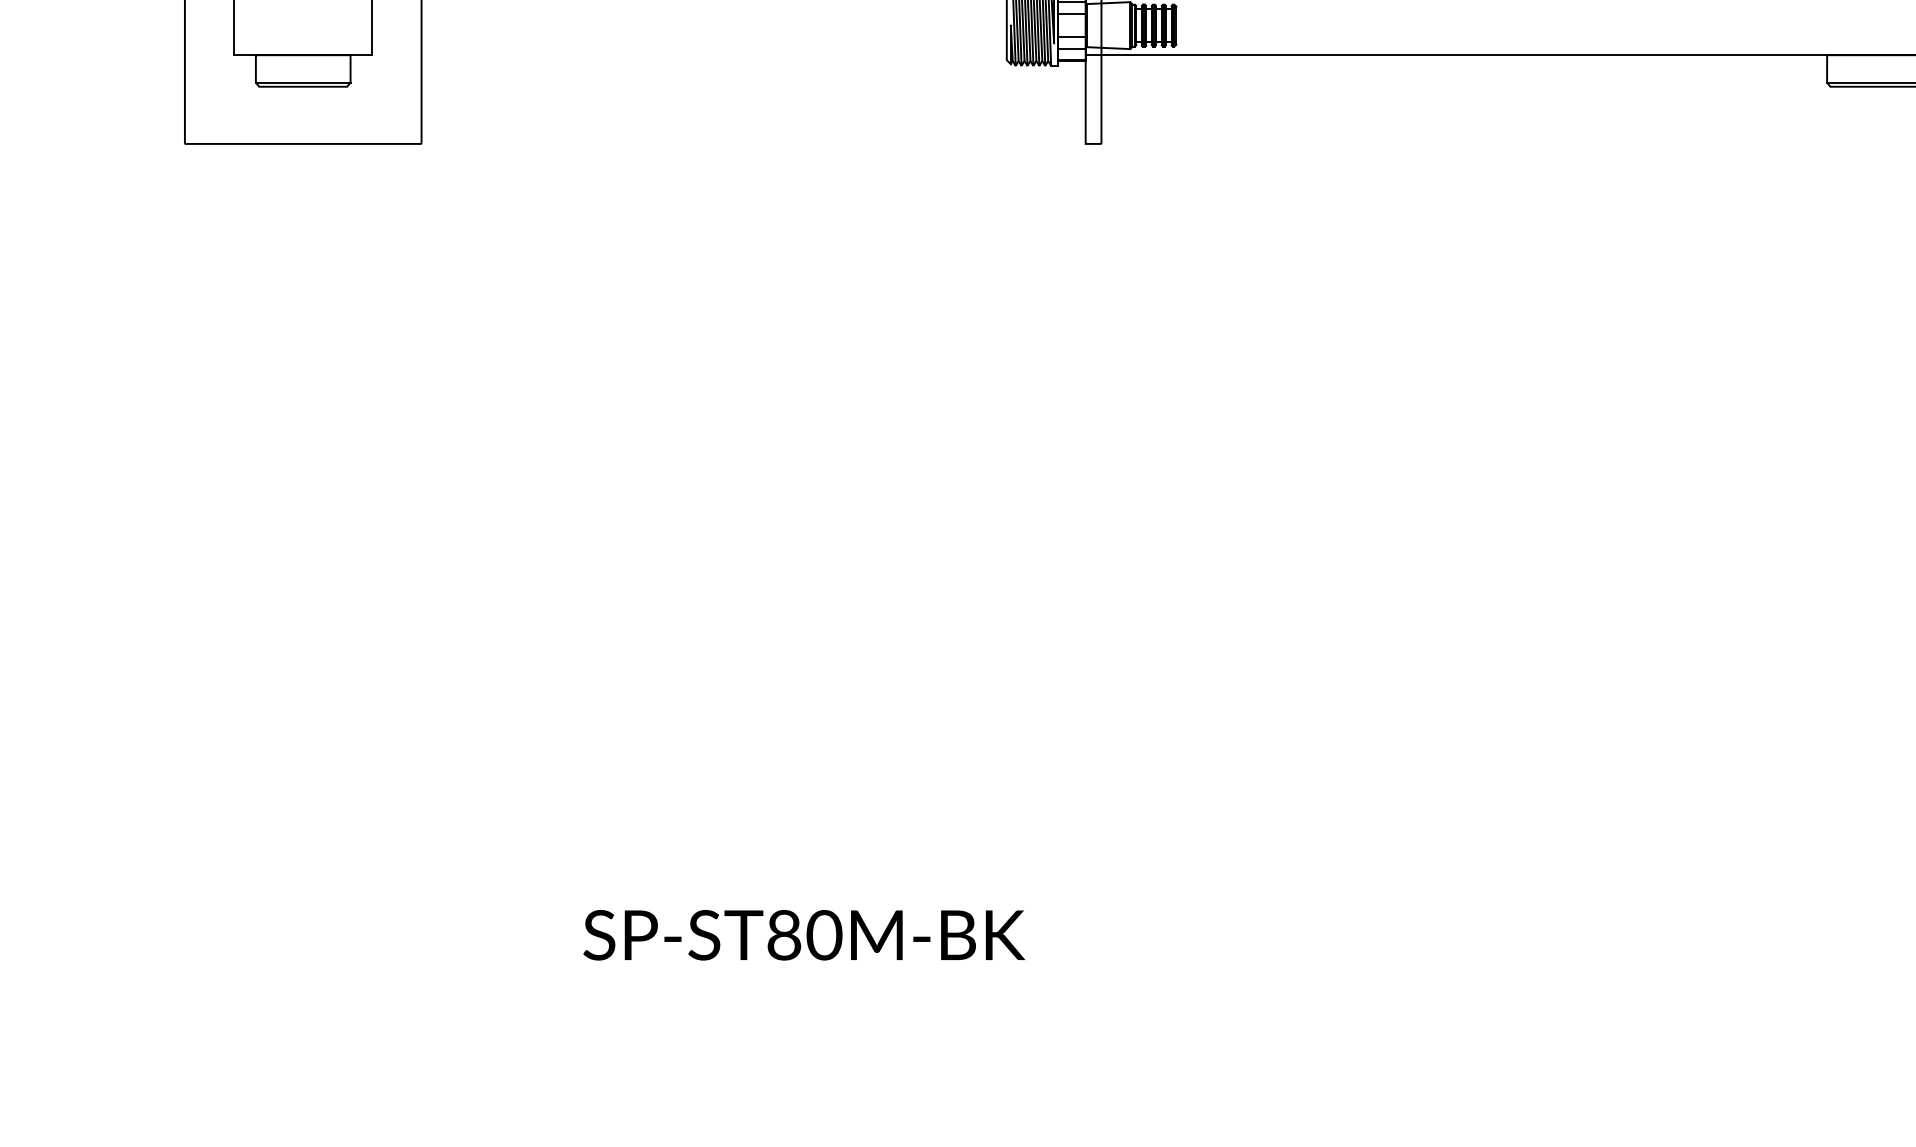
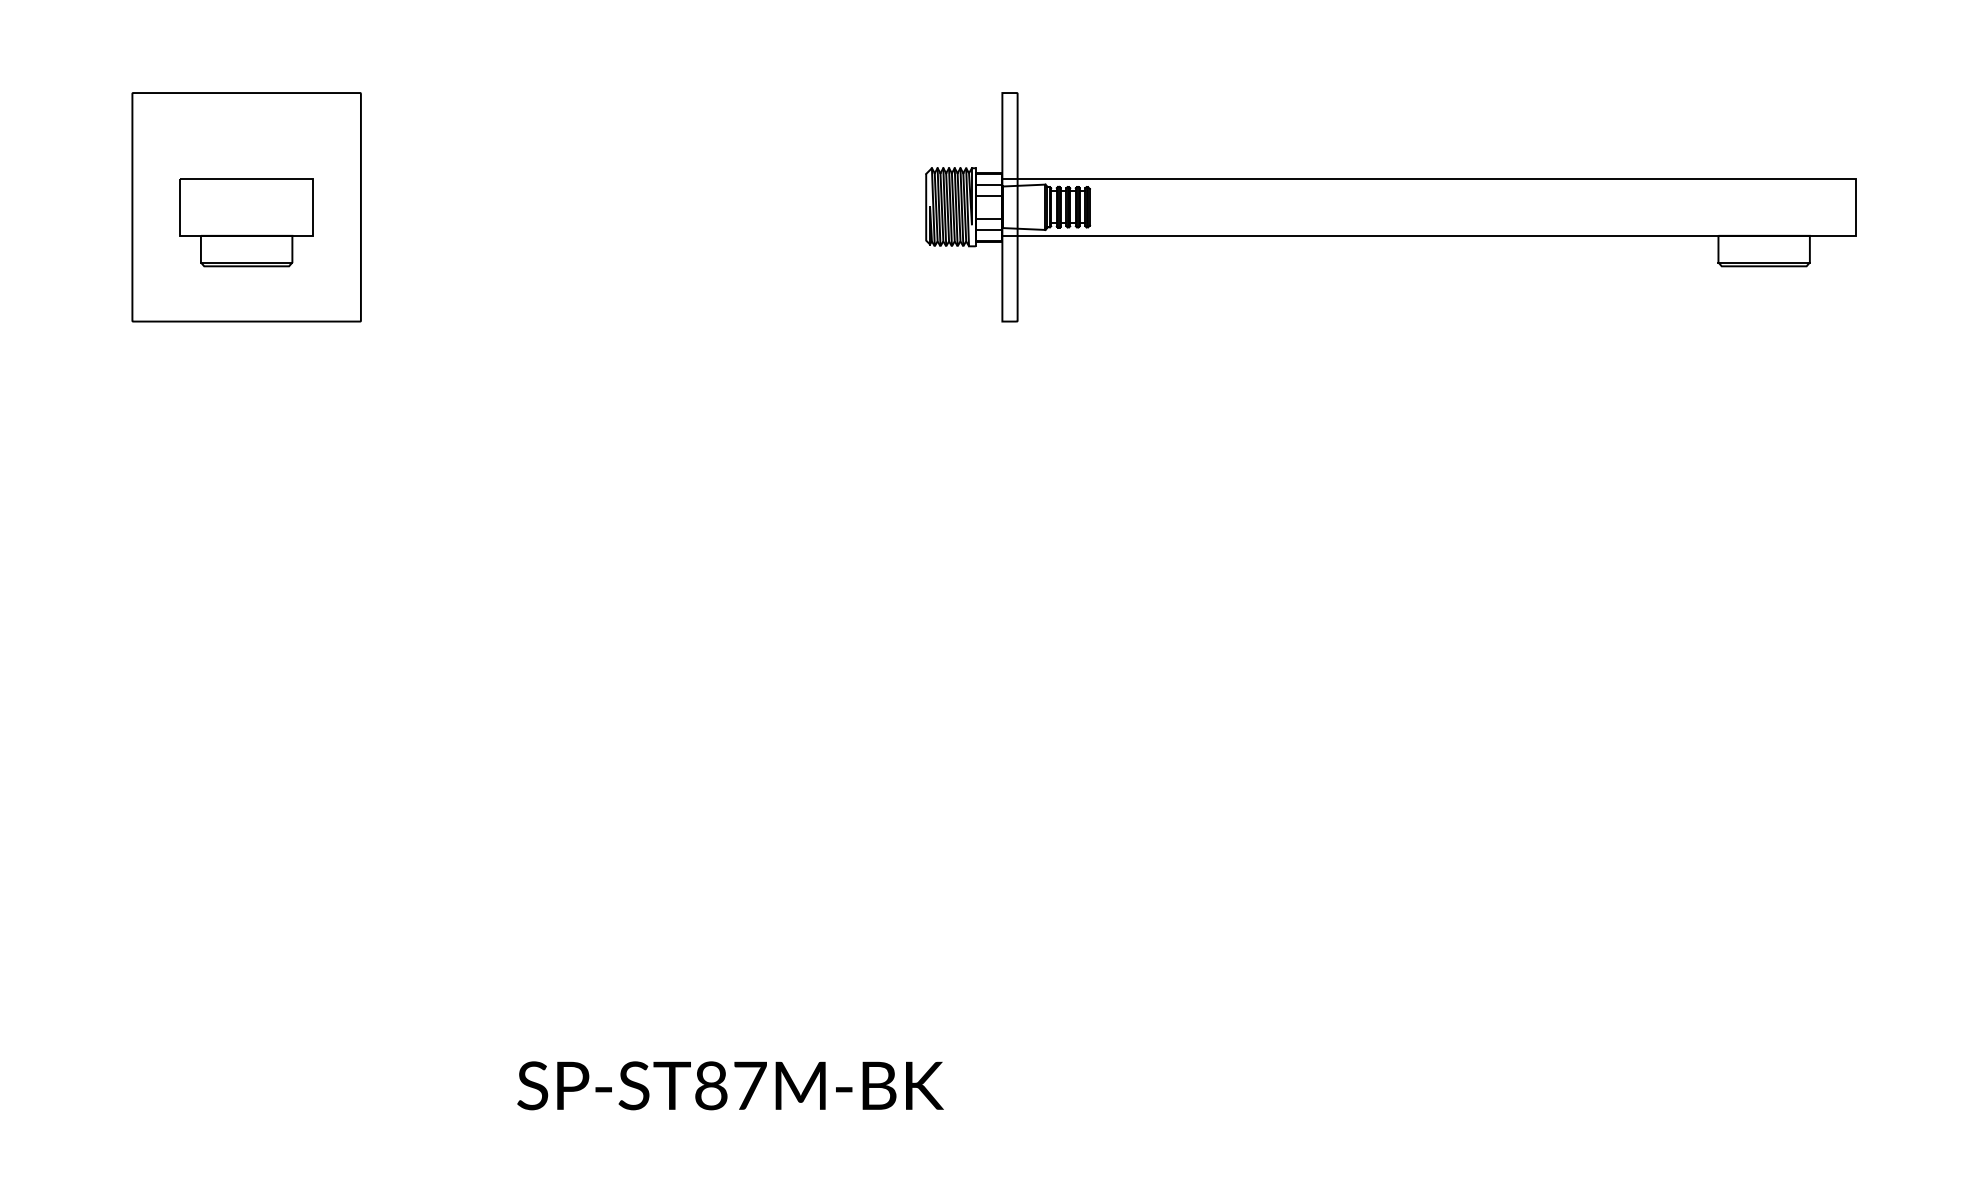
text: (823, 934) -> (749, 1085), SP-ST80M-BK -> SP-ST87M-BK

